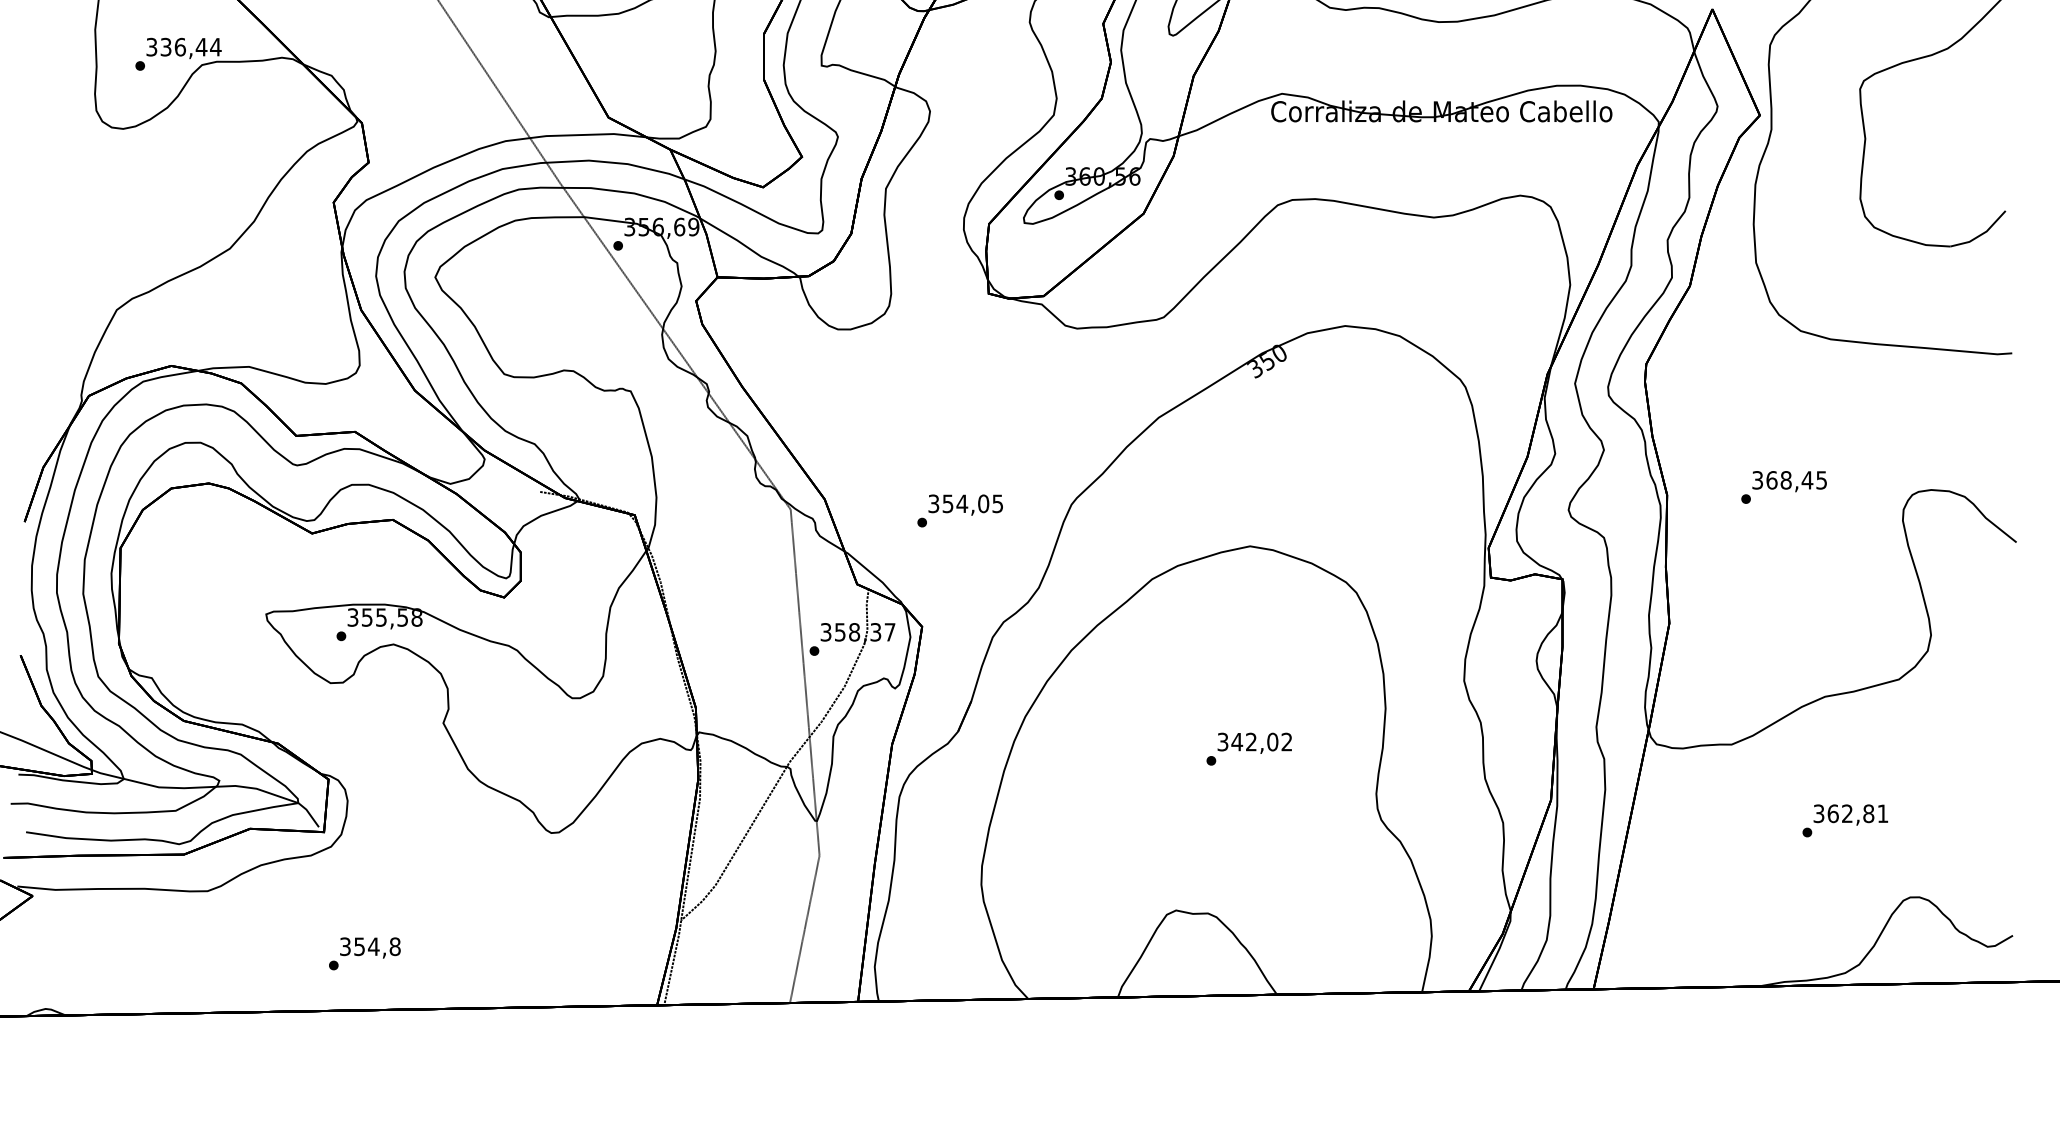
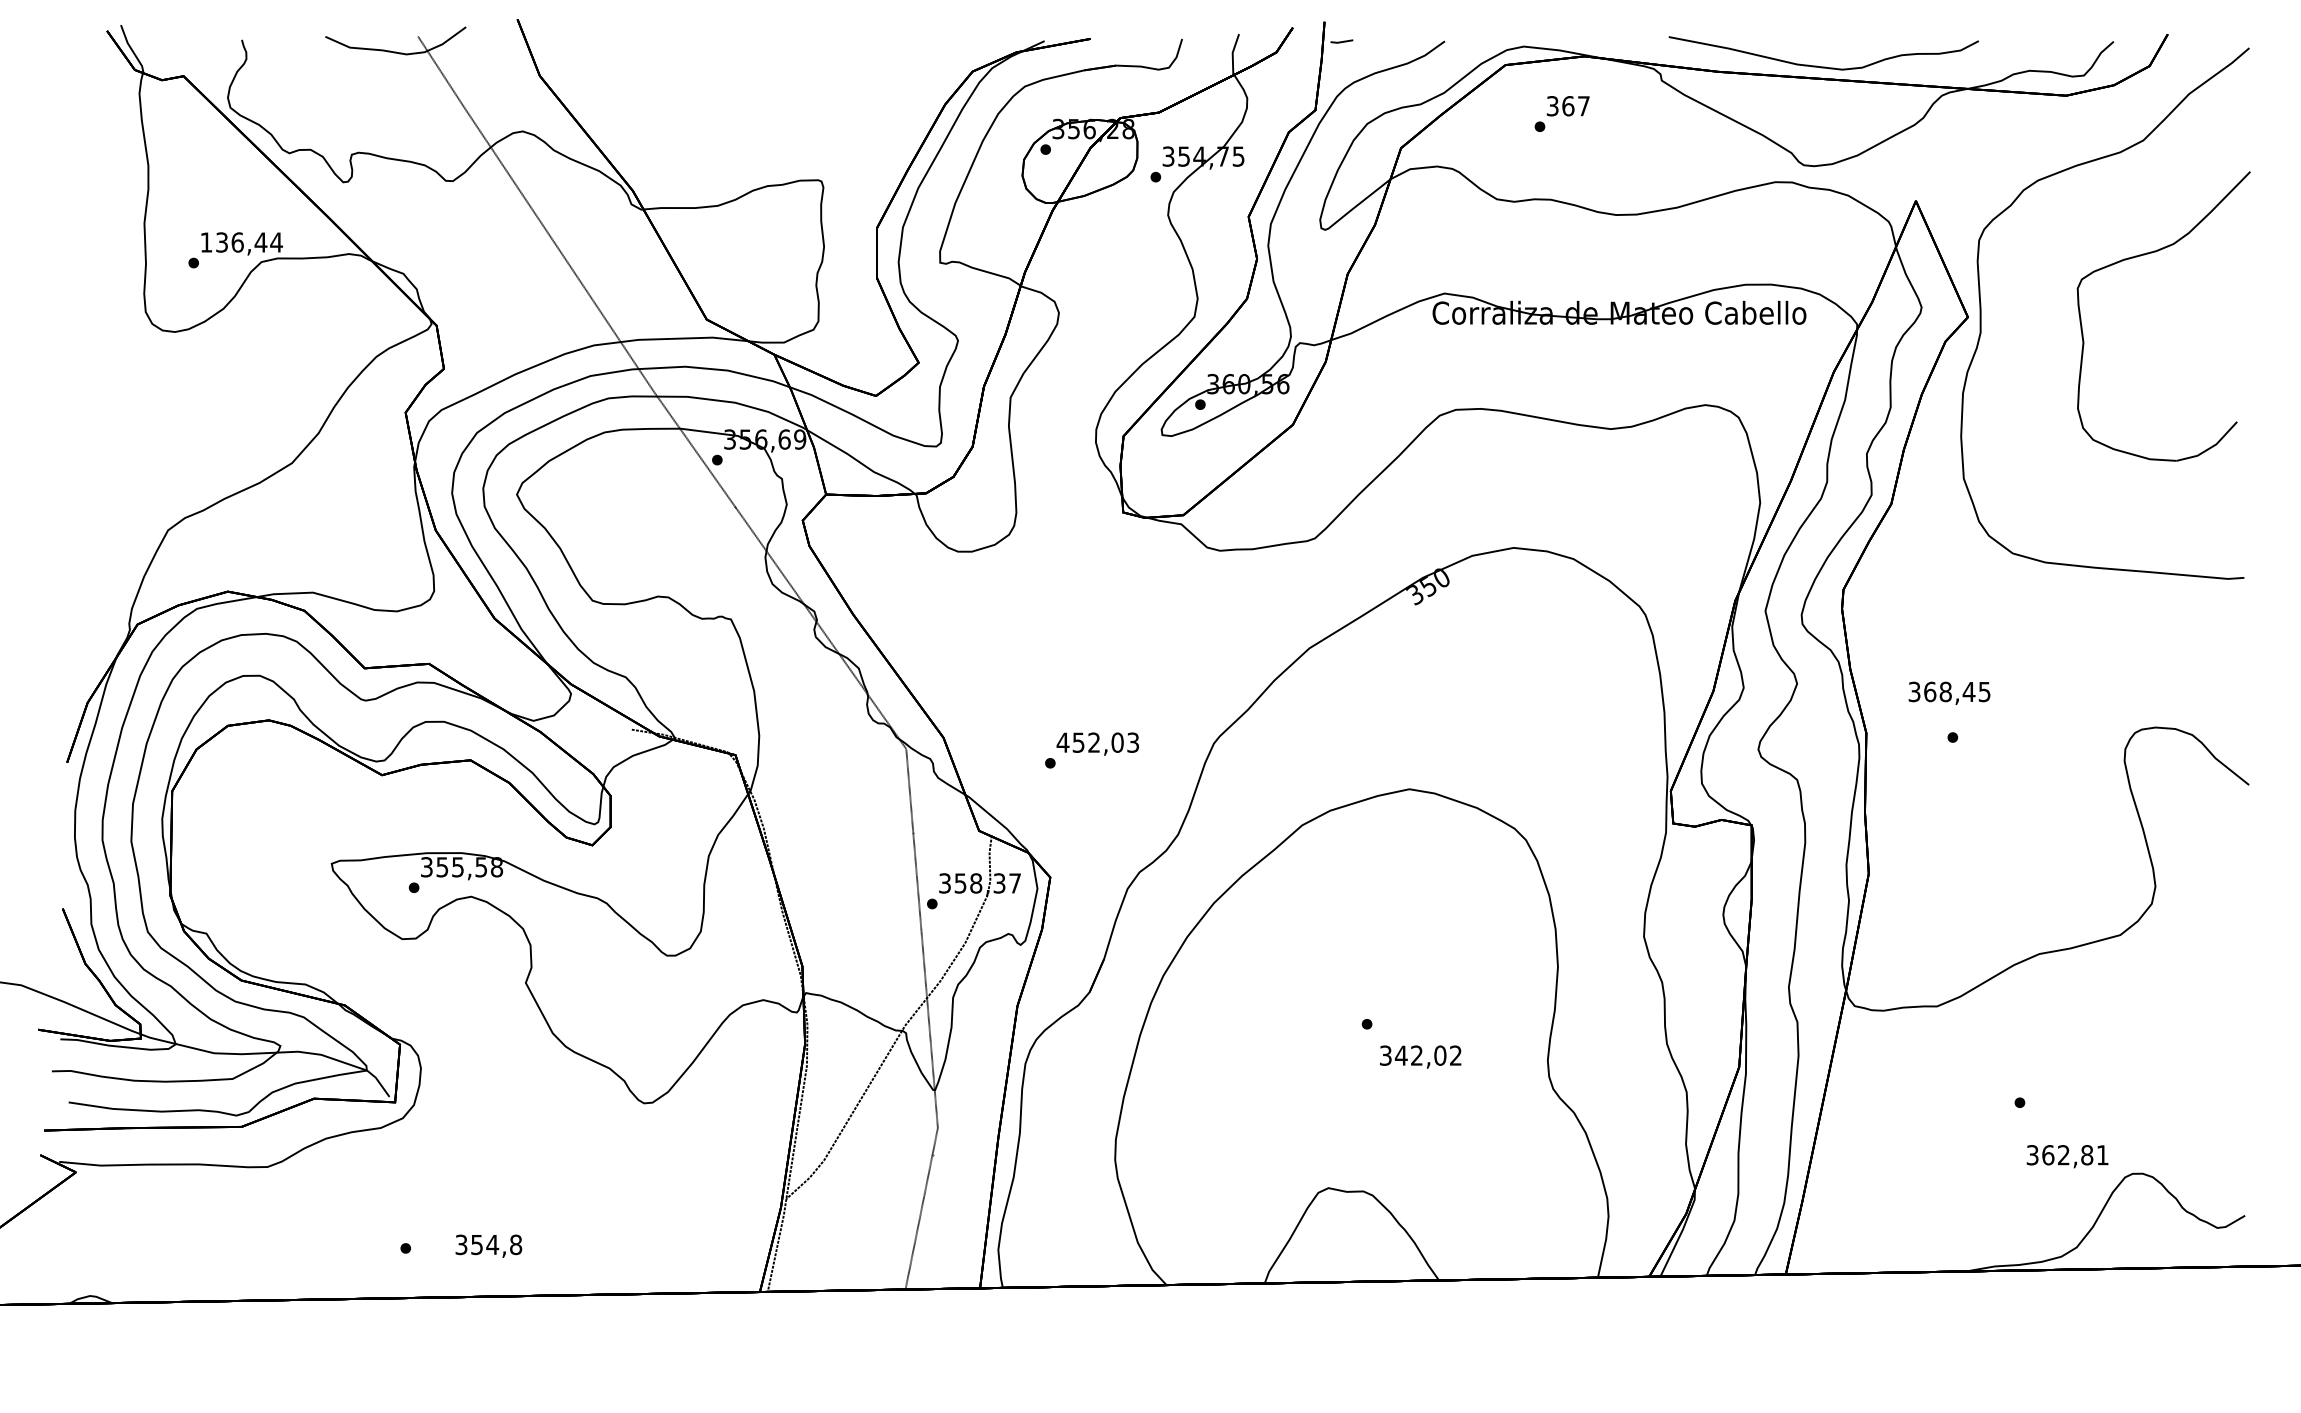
text: (151, 47) -> (206, 242), 336,44 -> 136,44
text: (1789, 480) -> (1949, 692), moved
text: (965, 503) -> (1097, 742), 354,05 -> 452,03
text: (1254, 742) -> (1420, 1056), moved
text: (1850, 814) -> (2067, 1156), moved
text: (370, 947) -> (488, 1245), moved

